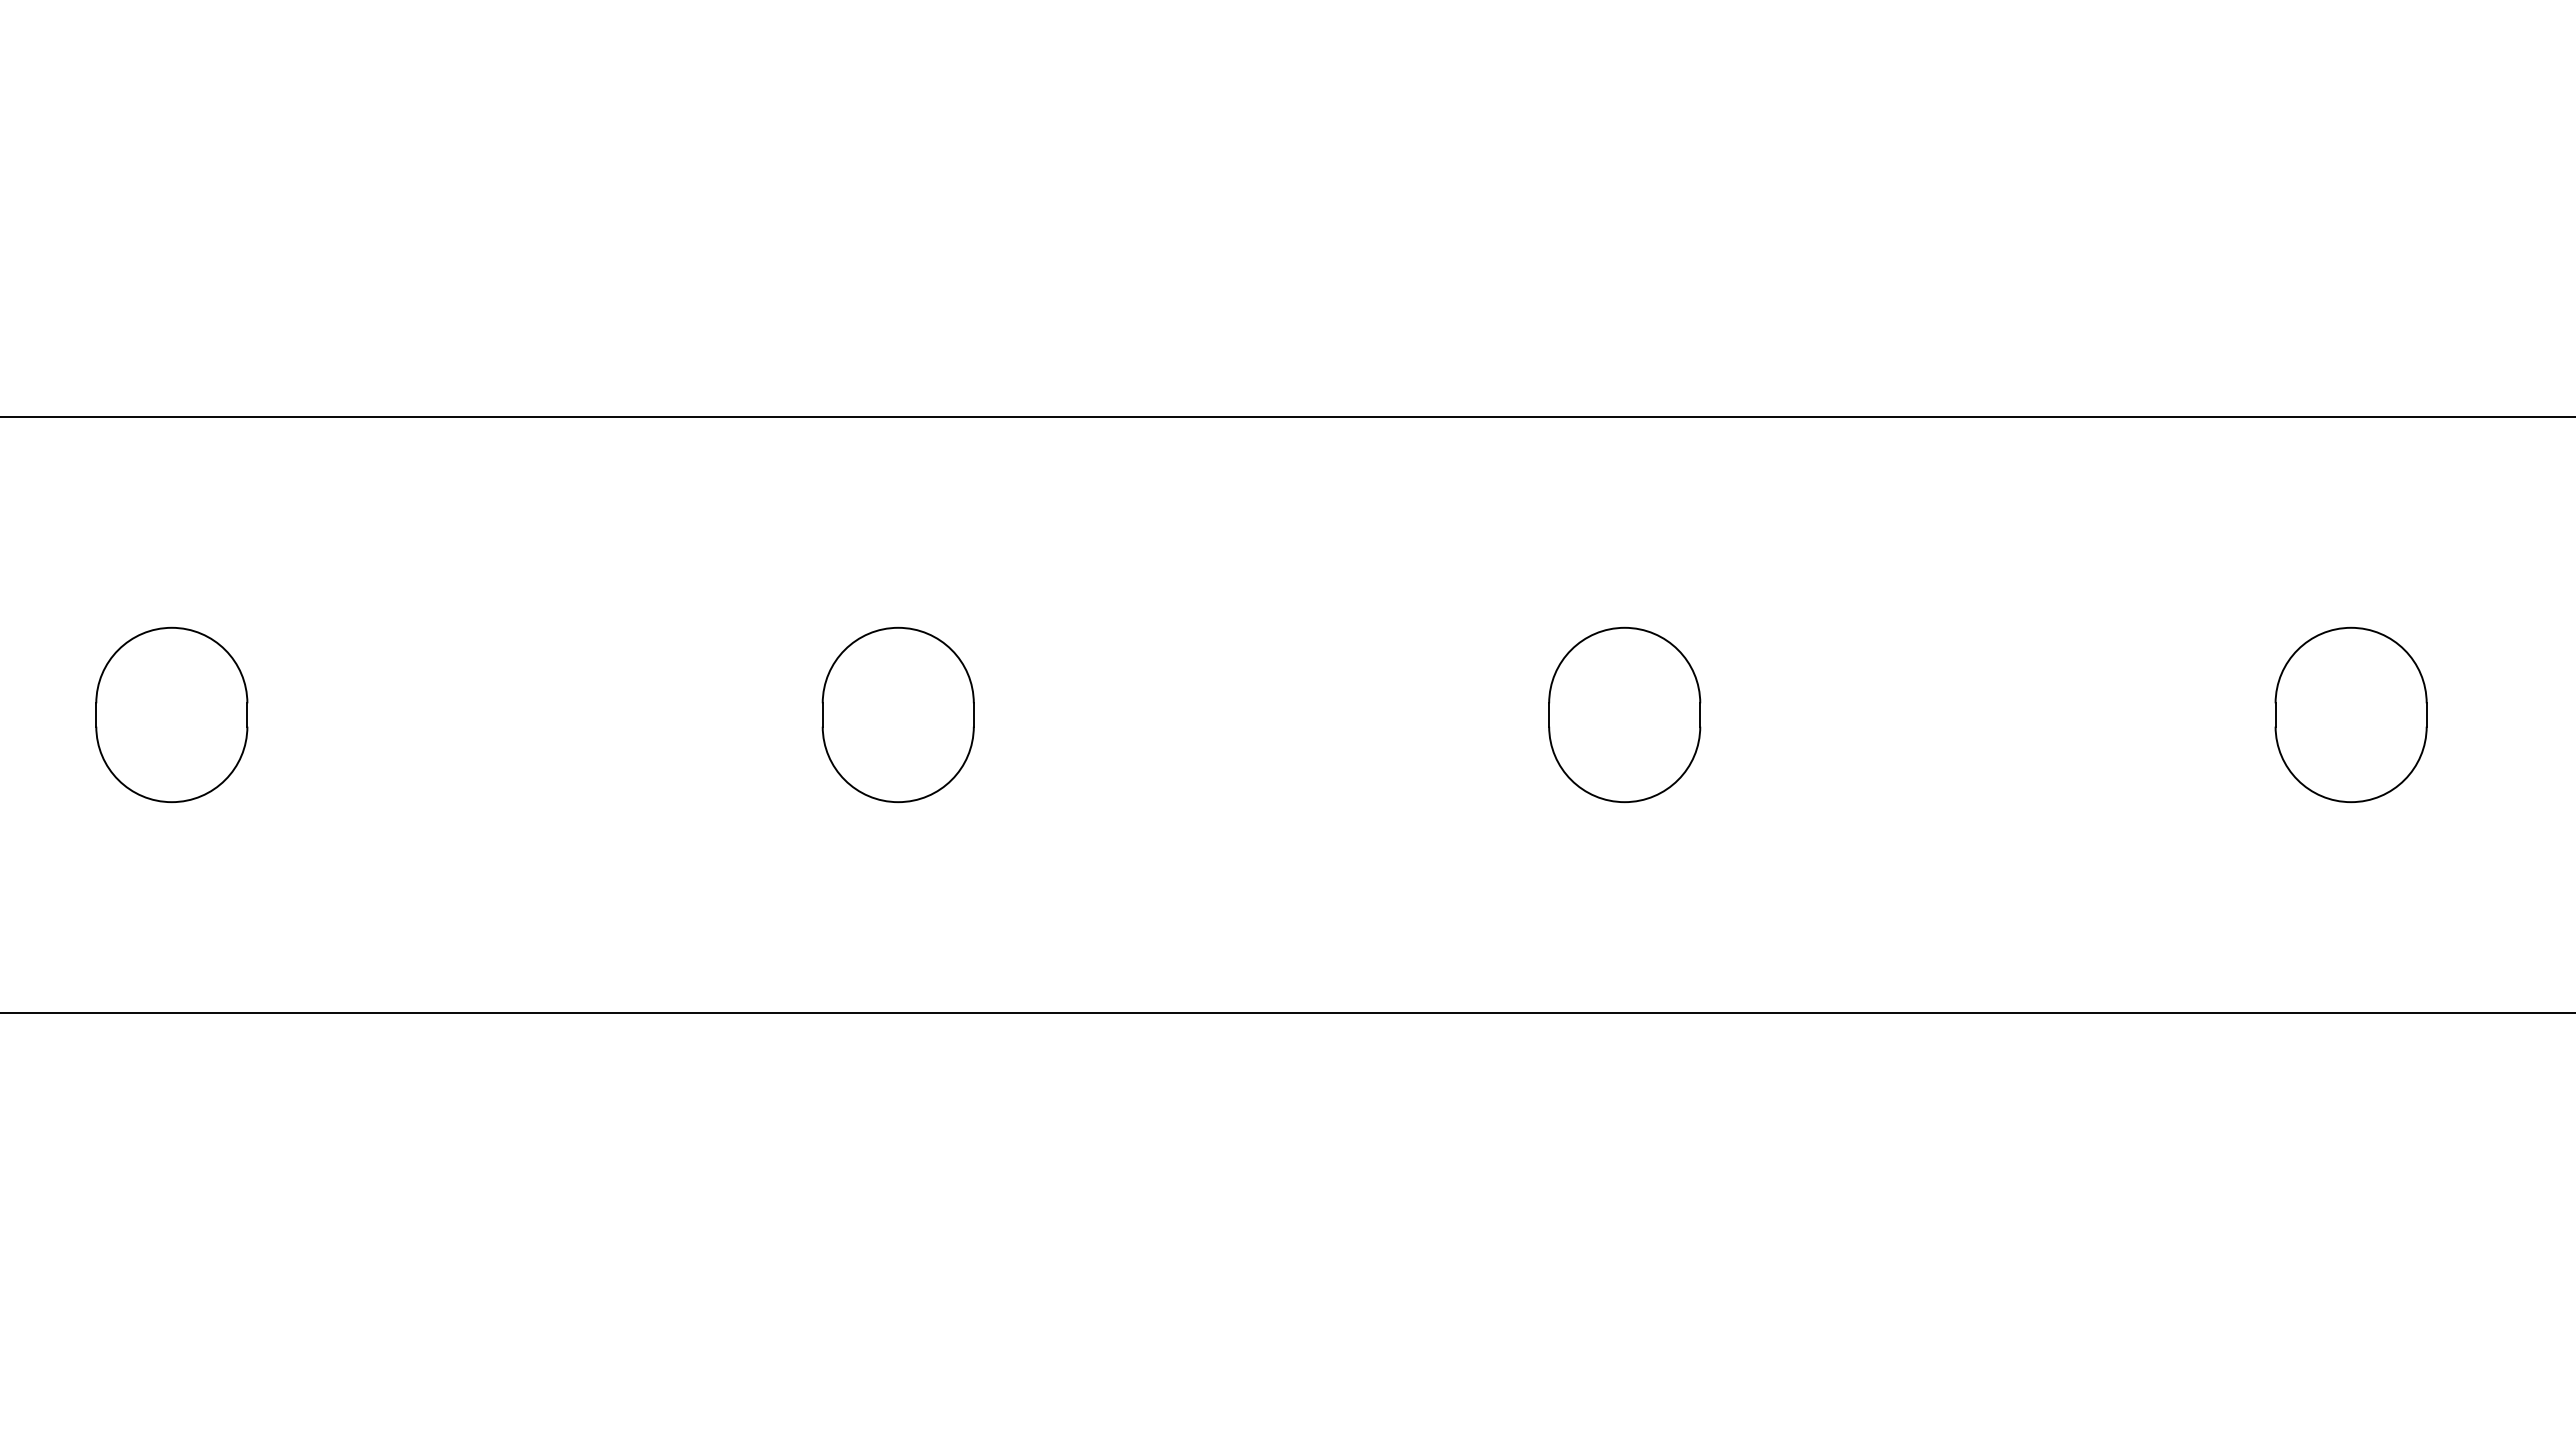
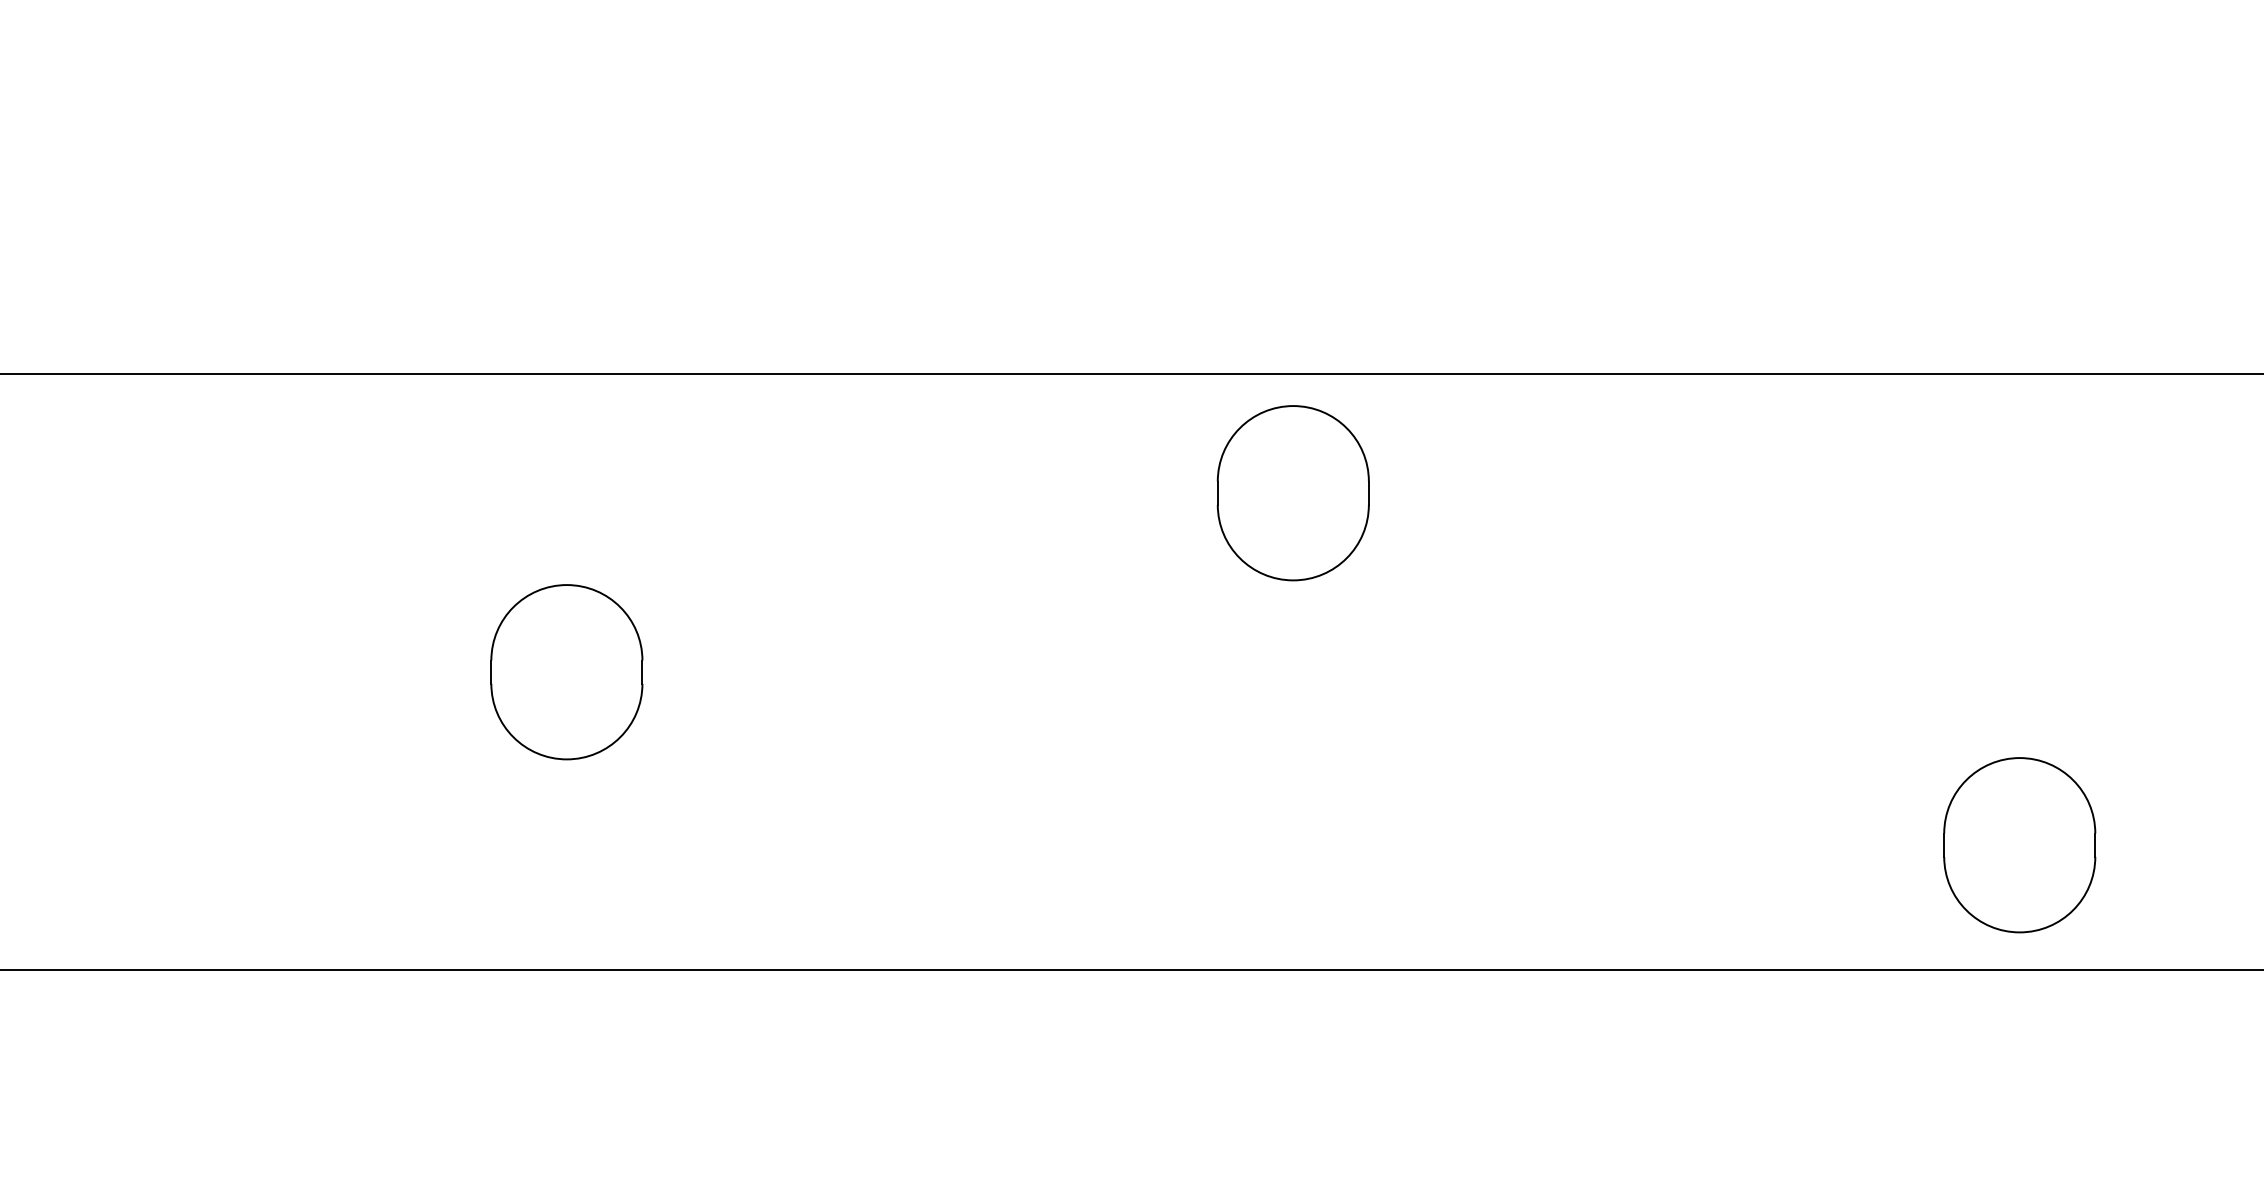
part: (1624, 714) -> (1293, 492), moved
part: (2350, 714) -> (2019, 844), moved

